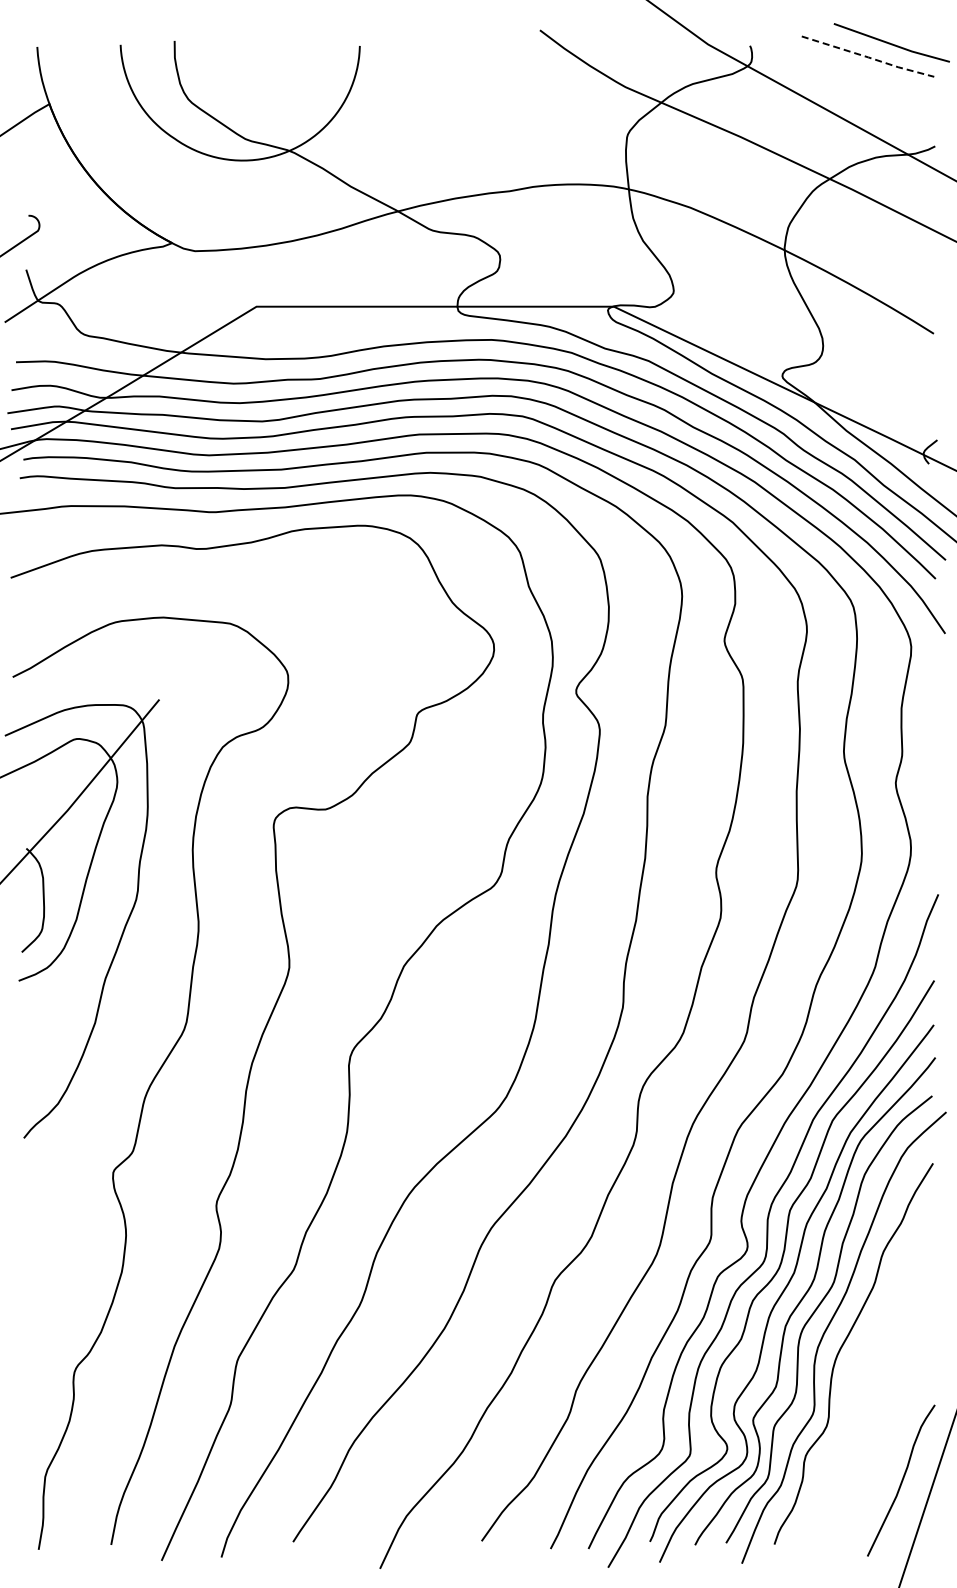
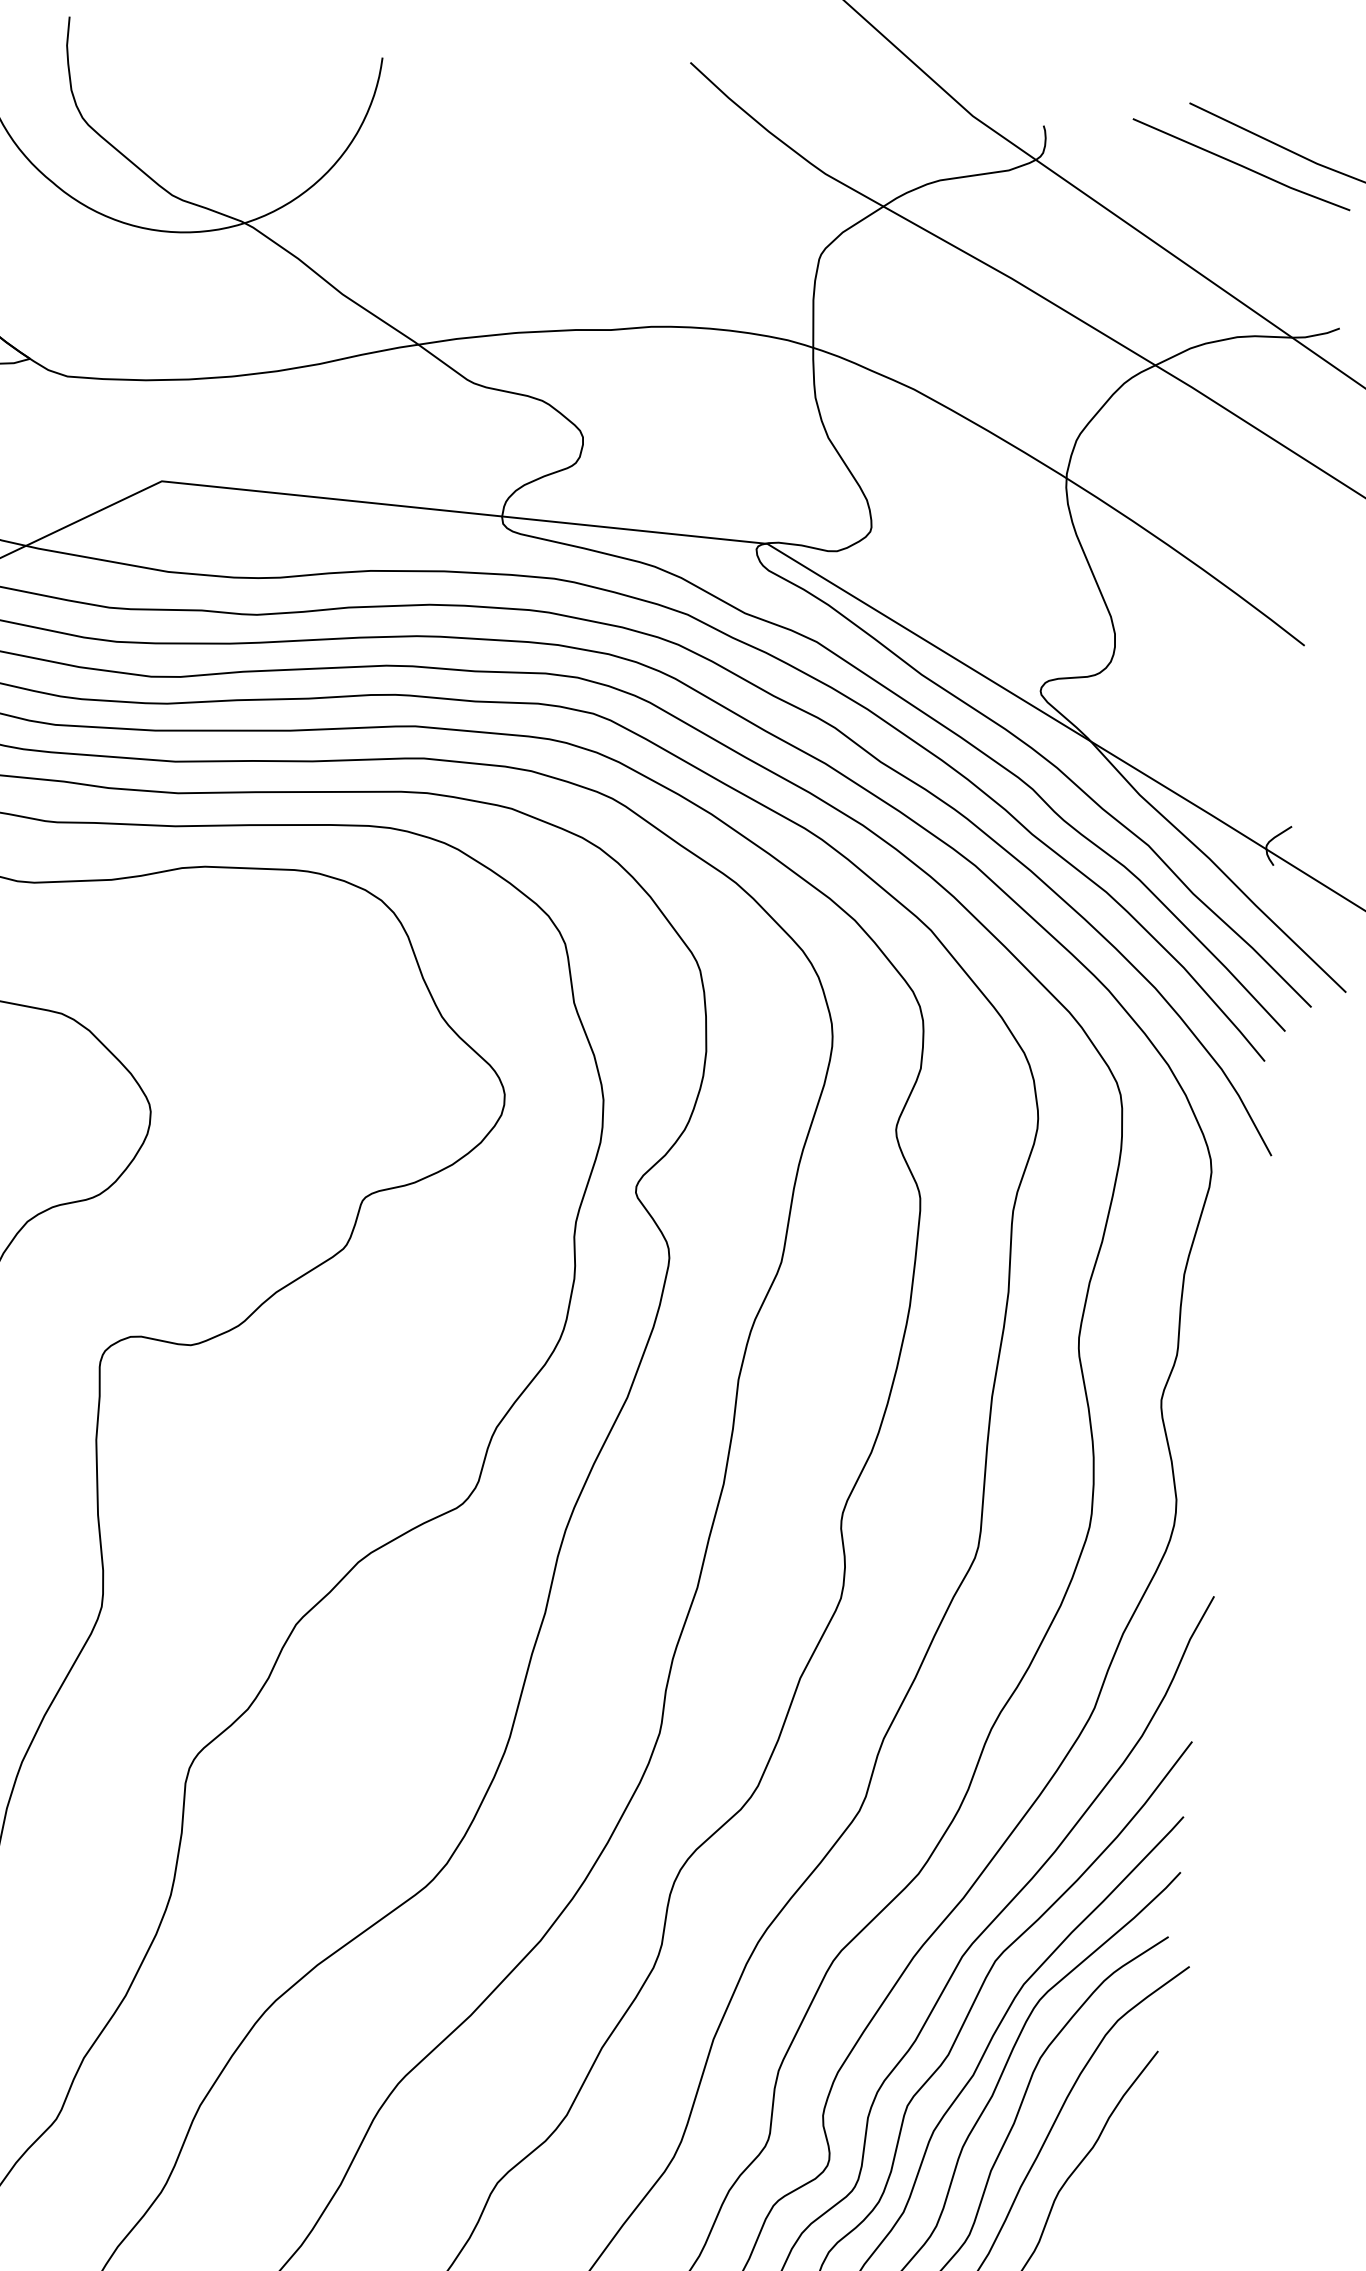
line: (868, 57) -> (1242, 166), dashed -> solid

